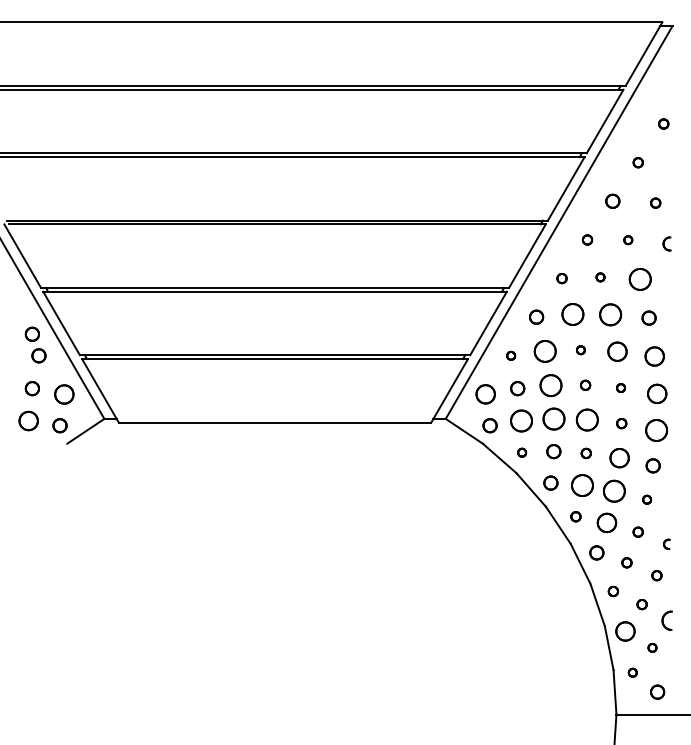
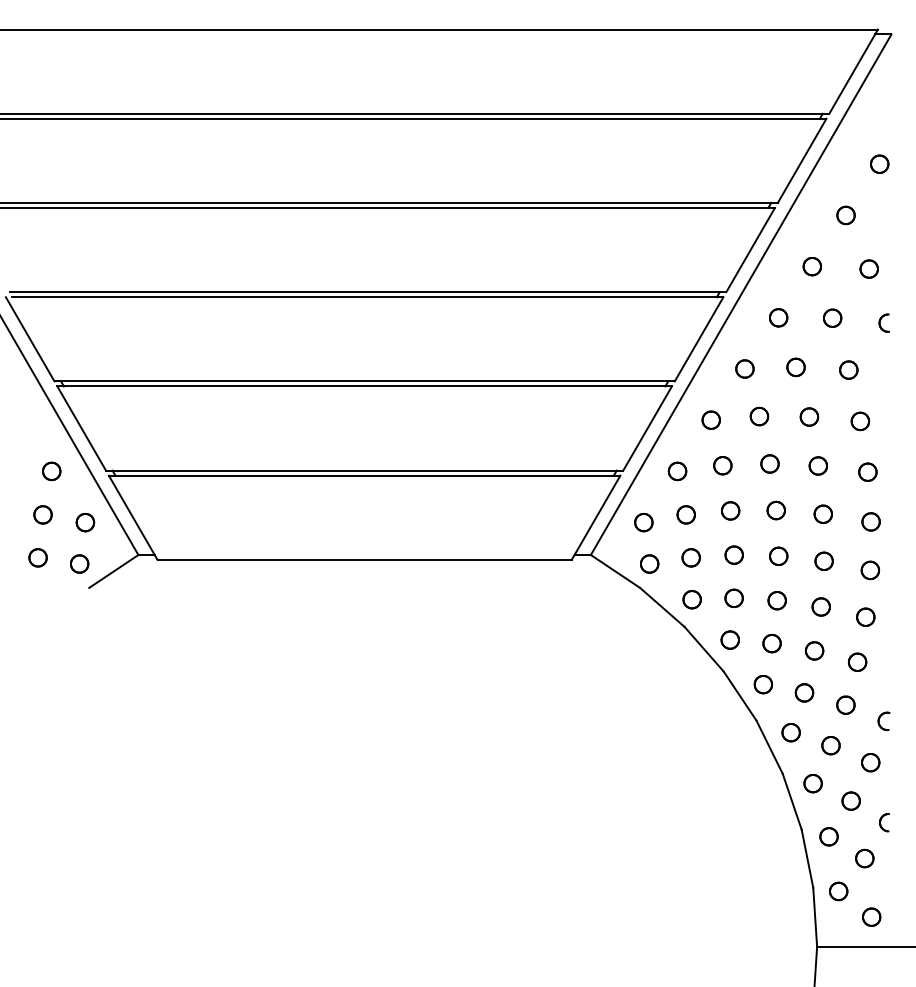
part: (663, 123) -> (879, 163), size x1.43
part: (637, 162) -> (845, 215), size x1.43
part: (655, 202) -> (868, 268), size x1.43
part: (587, 239) -> (778, 317), size x1.43
part: (628, 239) -> (832, 317), size x1.67
part: (600, 277) -> (795, 367), size x1.67
part: (561, 278) -> (744, 368), size x1.43
part: (640, 278) -> (848, 369), size x0.62
part: (572, 314) -> (759, 416), size x0.62
part: (610, 314) -> (809, 416), size x0.62
part: (32, 334) -> (42, 442), removed
part: (580, 349) -> (769, 463), size x1.67
part: (545, 351) -> (722, 465), size x0.62
part: (616, 351) -> (817, 465), size x0.71
part: (511, 355) -> (677, 471), size x1.67
part: (654, 355) -> (867, 471), size x0.71
part: (551, 385) -> (730, 510), size x0.62
part: (585, 385) -> (775, 510), size x1.43
part: (620, 387) -> (822, 513), size x1.67
part: (656, 393) -> (870, 521), size x0.71
part: (64, 394) -> (85, 522), size x0.71
part: (485, 394) -> (643, 522), size x0.71
part: (553, 418) -> (733, 554), size x0.62
part: (587, 419) -> (778, 555), size x0.62
part: (28, 420) -> (37, 557), size x0.71
part: (520, 420) -> (690, 557), size x0.62
part: (621, 423) -> (823, 560), size x1.43
part: (656, 430) -> (870, 570), size x0.62
part: (521, 452) -> (691, 599), size x1.67
part: (585, 453) -> (776, 600), size x1.43
part: (619, 457) -> (820, 606), size x0.71
part: (582, 485) -> (771, 643), size x0.62
part: (614, 490) -> (814, 650), size x0.62
part: (646, 499) -> (857, 661), size x1.67
part: (575, 516) -> (763, 684), size x1.43
part: (606, 522) -> (804, 692), size x0.71
part: (637, 531) -> (845, 704), size x1.43
part: (666, 543) -> (883, 720), size x1.43
part: (626, 562) -> (830, 745), size x1.43
part: (656, 575) -> (870, 762), size x1.43
part: (612, 591) -> (812, 783), size x1.43
part: (641, 604) -> (850, 800), size x1.43
part: (667, 620) -> (884, 822), size x0.71
part: (625, 631) -> (828, 836), size x0.71
part: (652, 647) -> (864, 858), size x1.67
part: (632, 672) -> (838, 891), size x1.67

